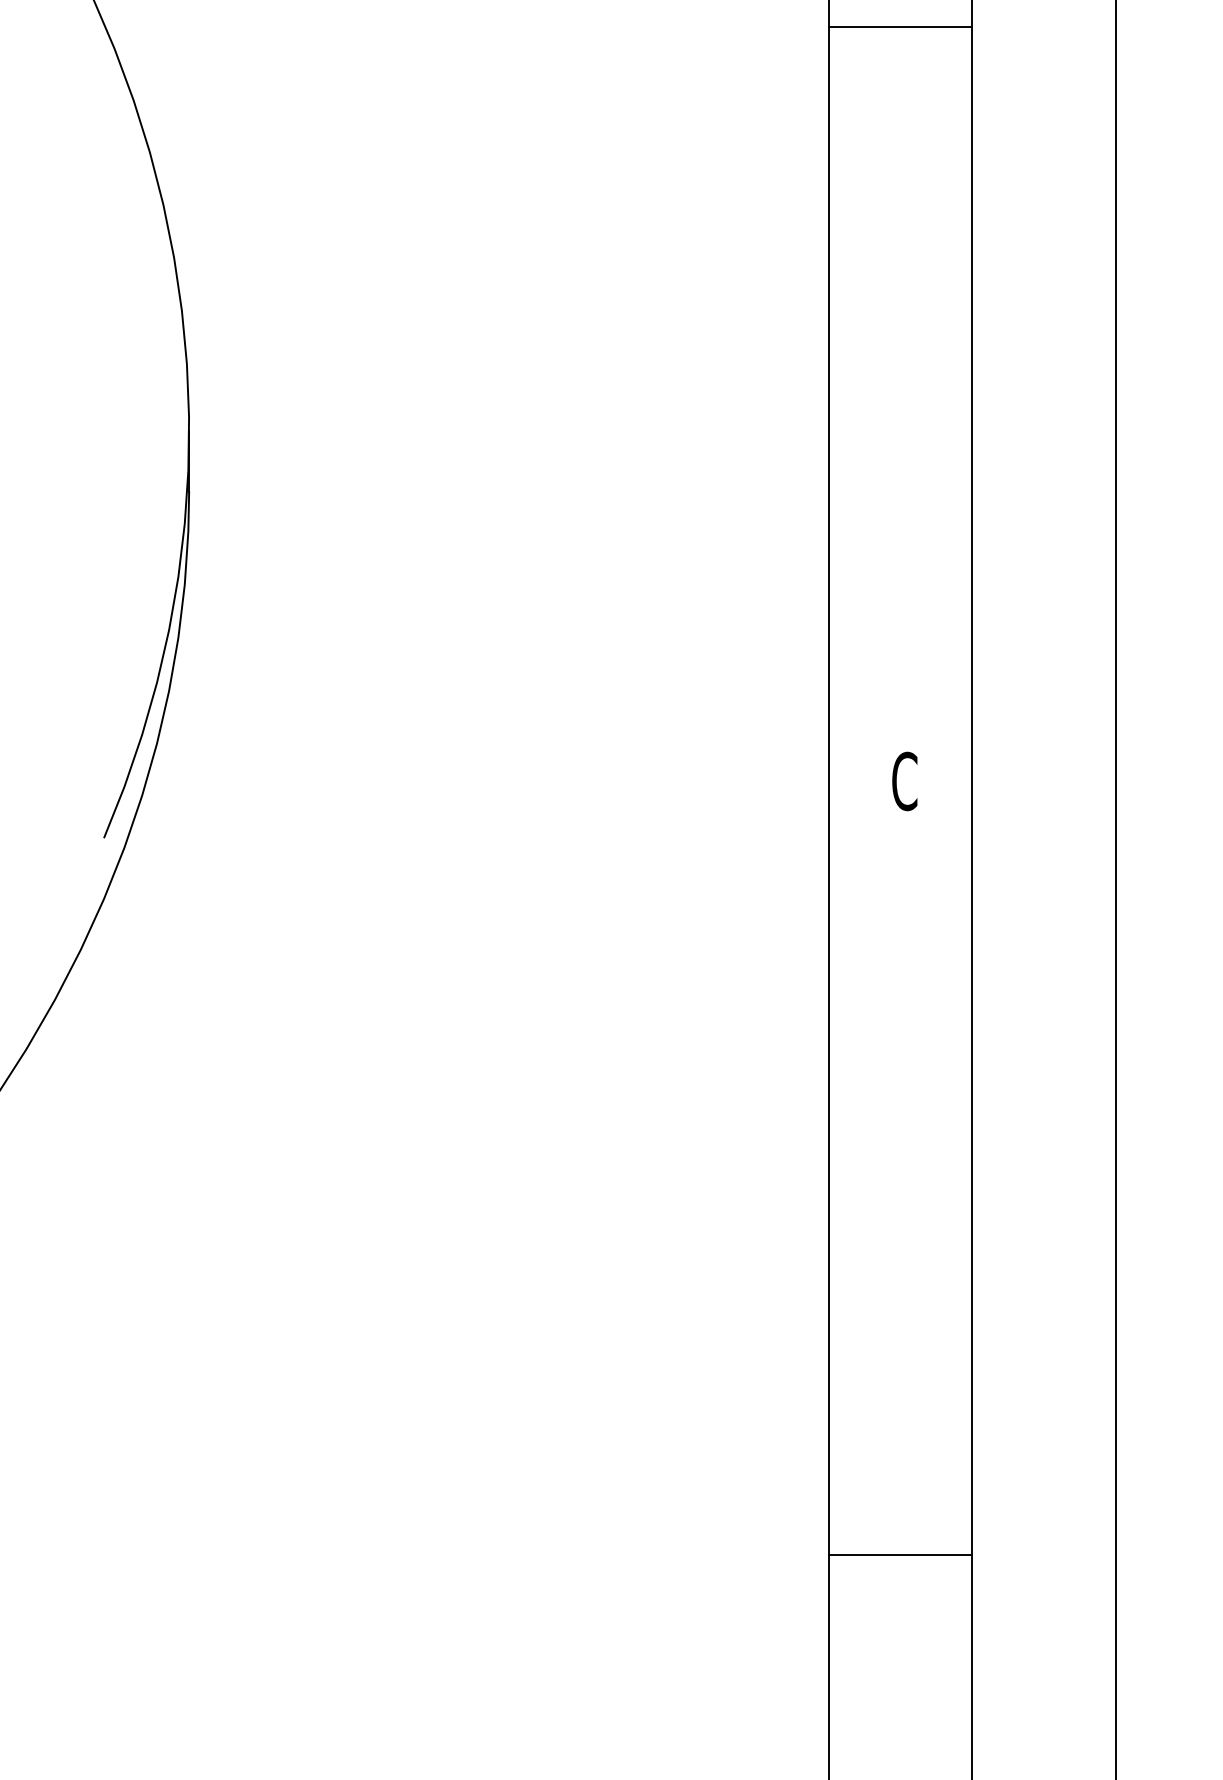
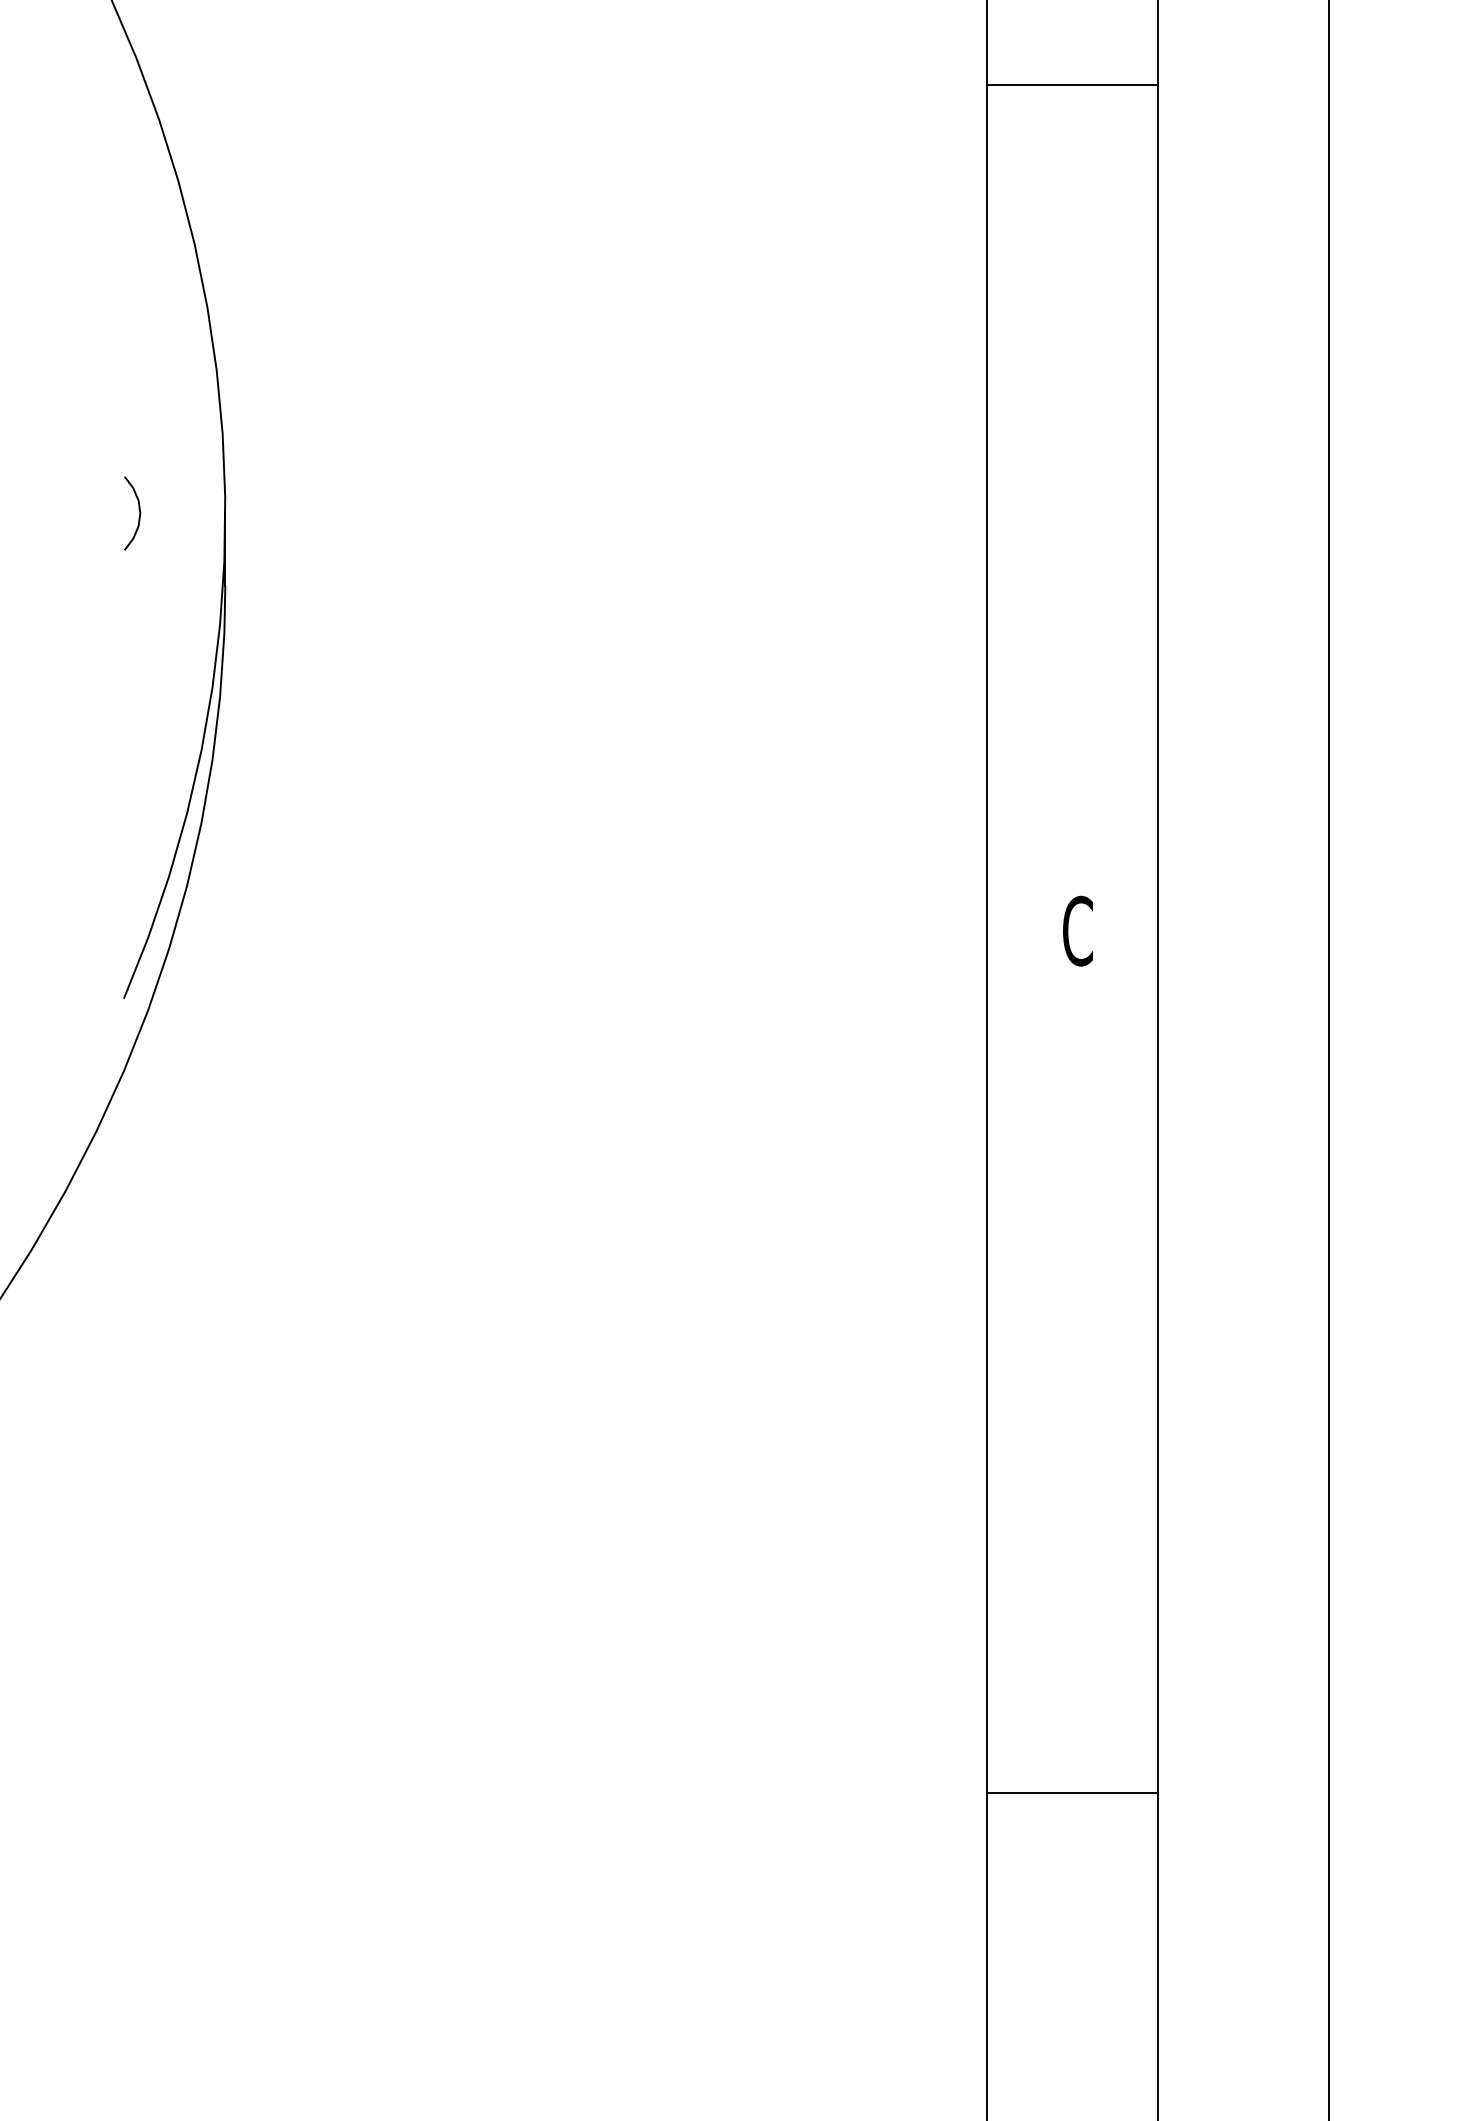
line: (900, 27) -> (1072, 85), moved
curve: (116, 430) -> (138, 513), added
line: (900, 1554) -> (1072, 1792), moved

